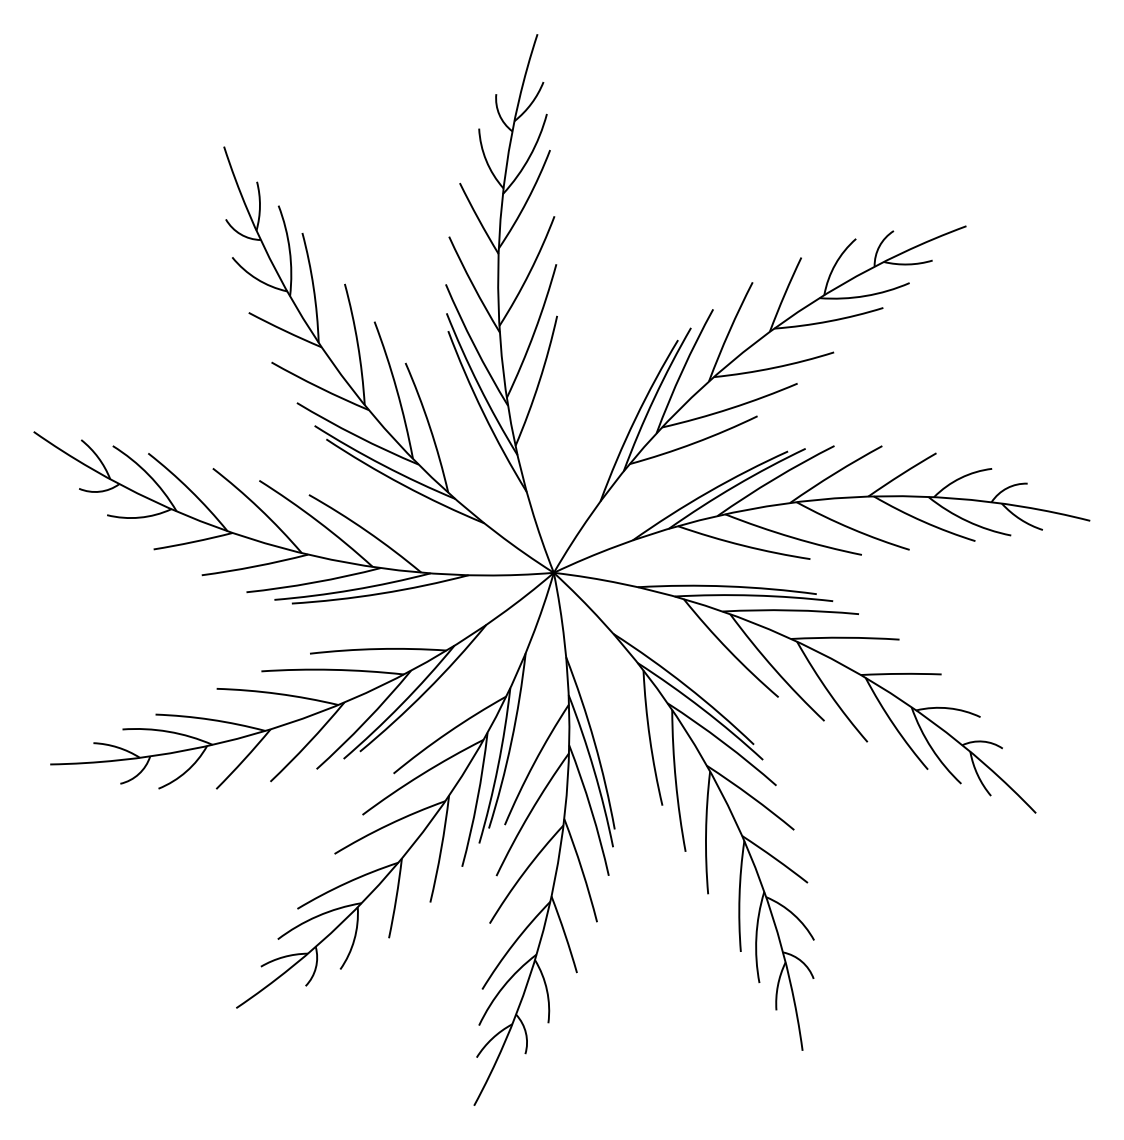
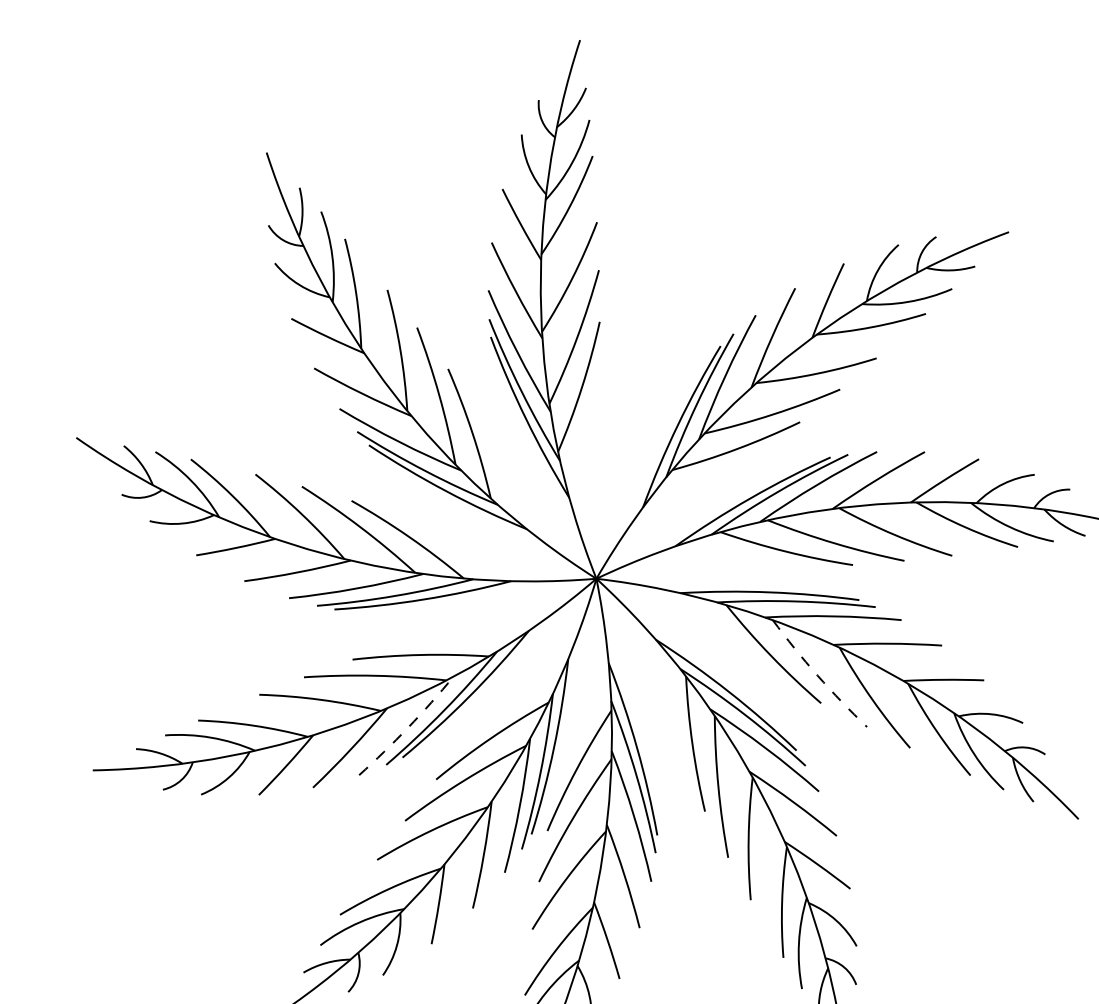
arc: (775, 669) -> (818, 675), solid -> dashed
arc: (365, 721) -> (408, 727), solid -> dashed

